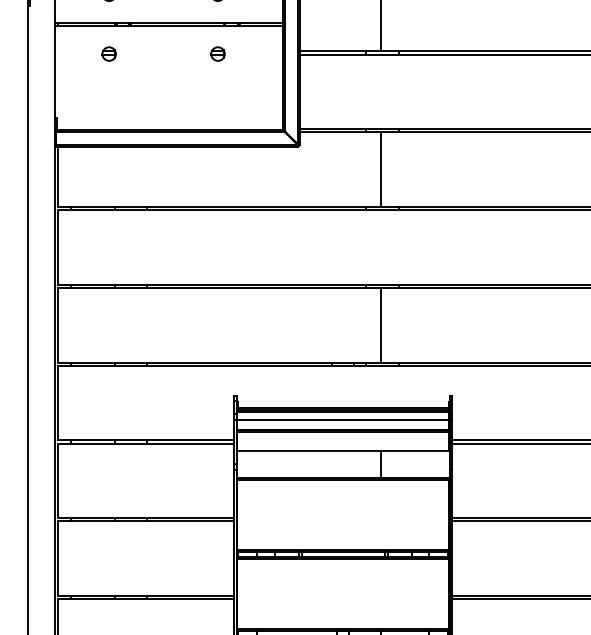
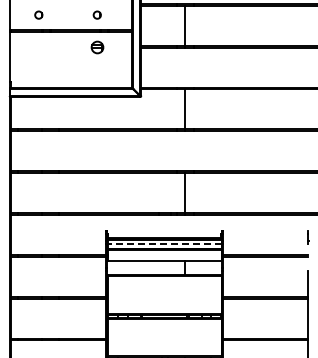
part: (108, 52) -> (38, 46), removed
part: (216, 52) -> (96, 46), size x1.6
line: (342, 420) -> (164, 244), solid -> dashed

